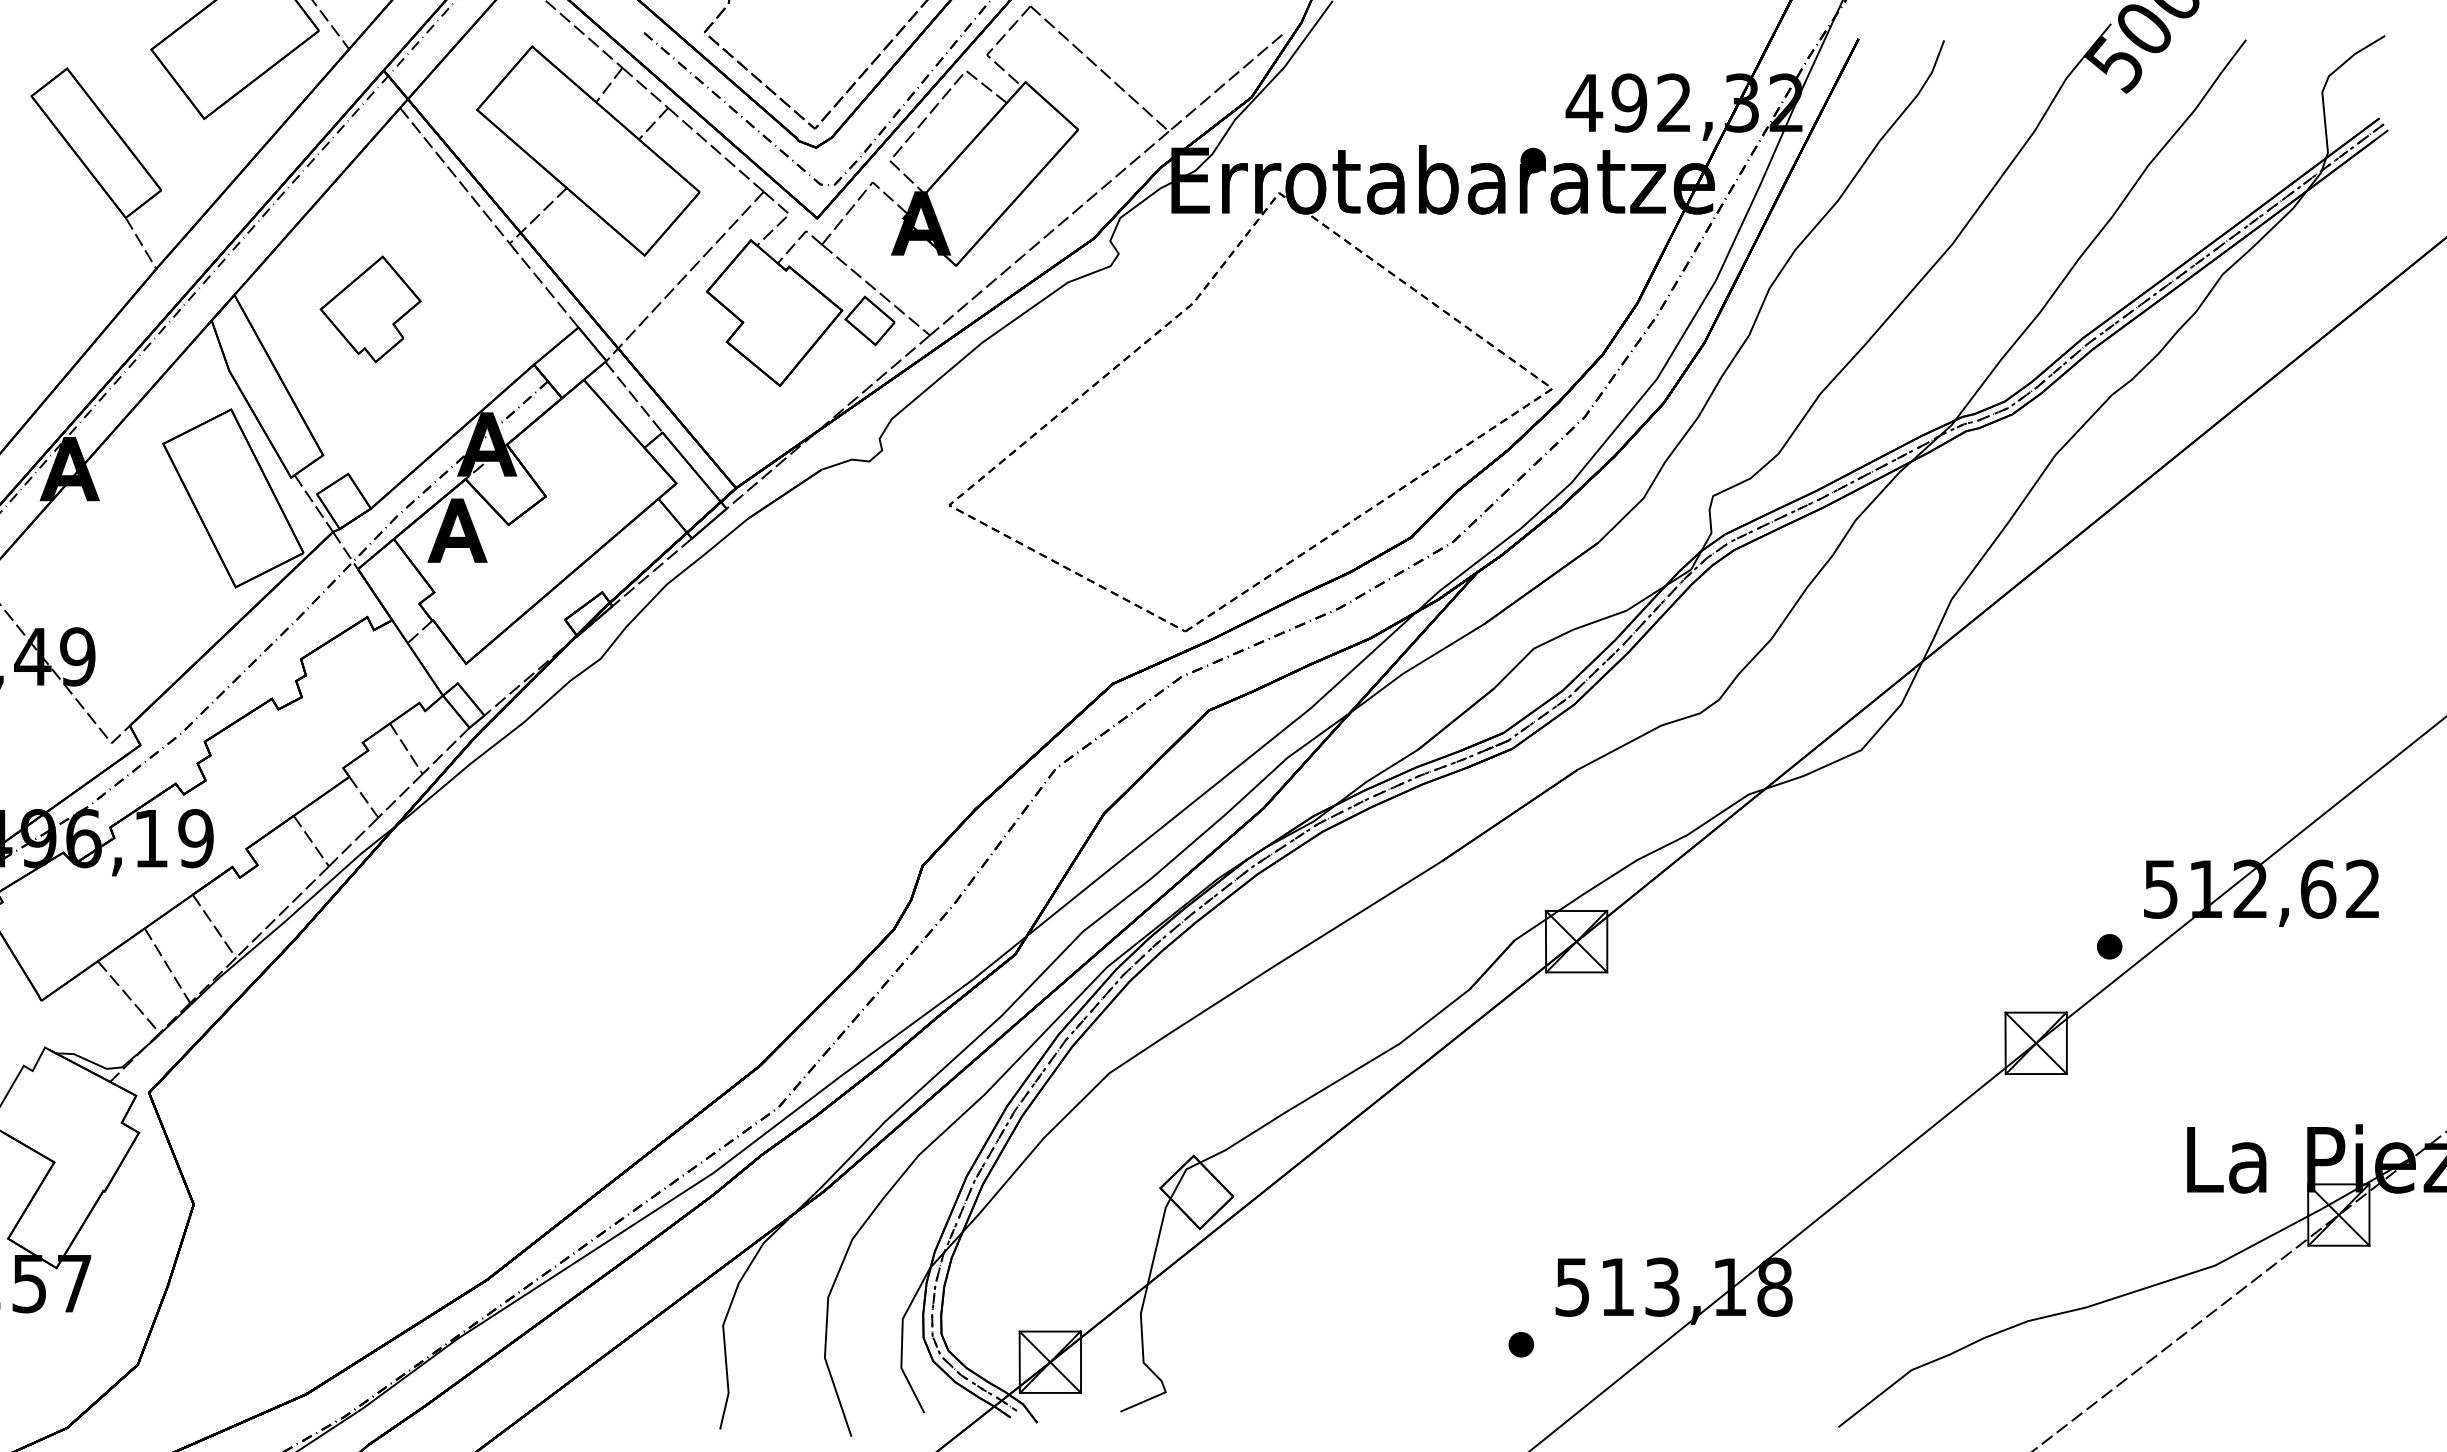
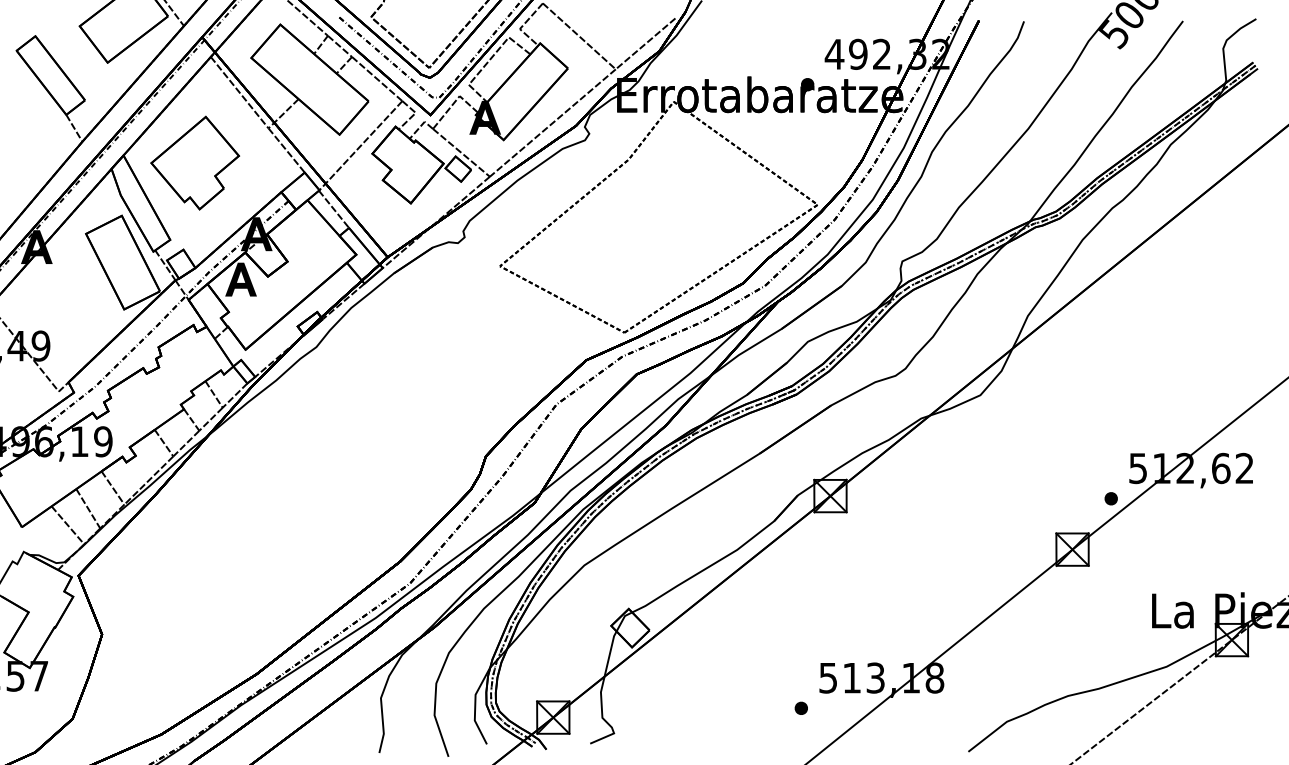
part: (371, 308) -> (195, 162), size x1.67

